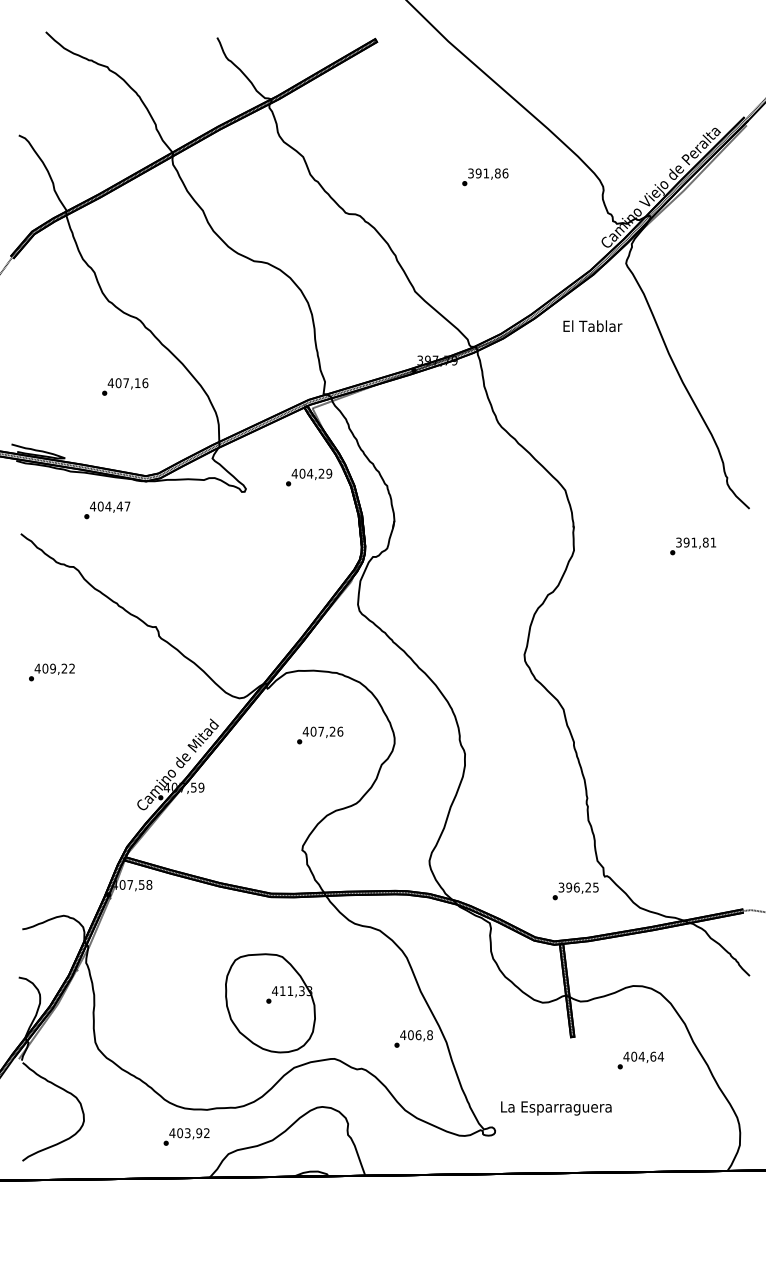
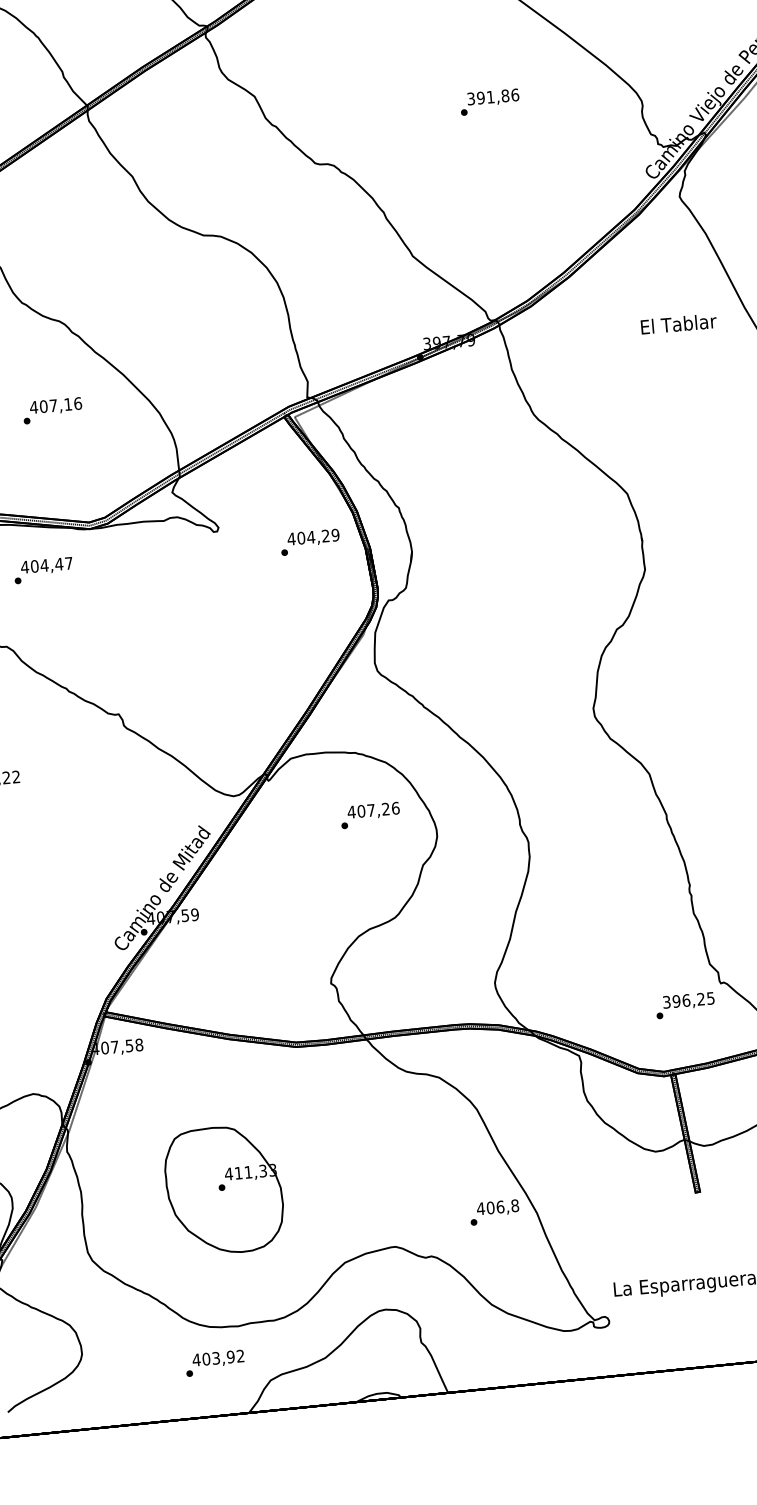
text: (592, 325) -> (678, 323), moved
text: (309, 477) -> (310, 542), moved
text: (320, 735) -> (370, 815), moved
part: (270, 1003) -> (224, 1190), moved

